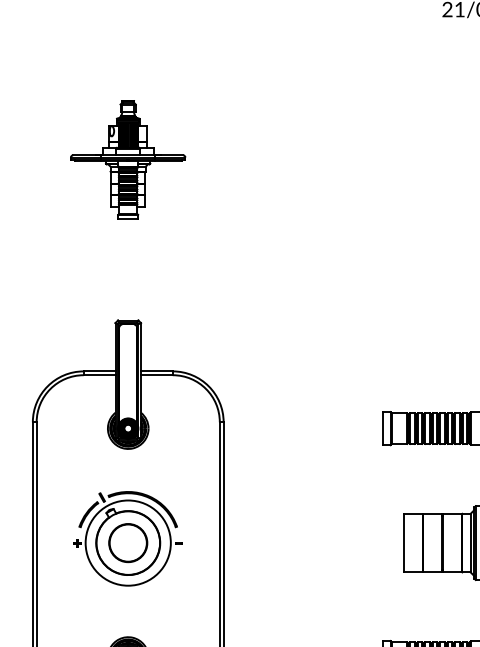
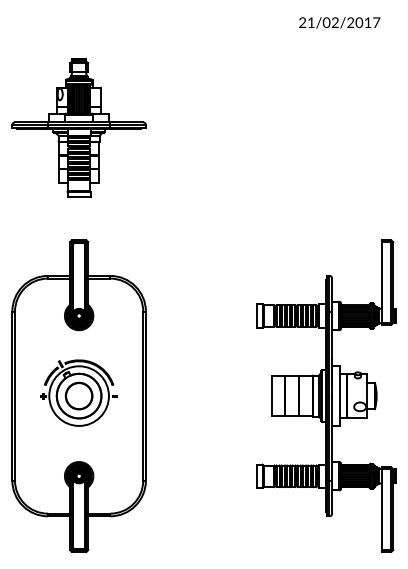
part: (127, 159) -> (78, 127), size x1.67

